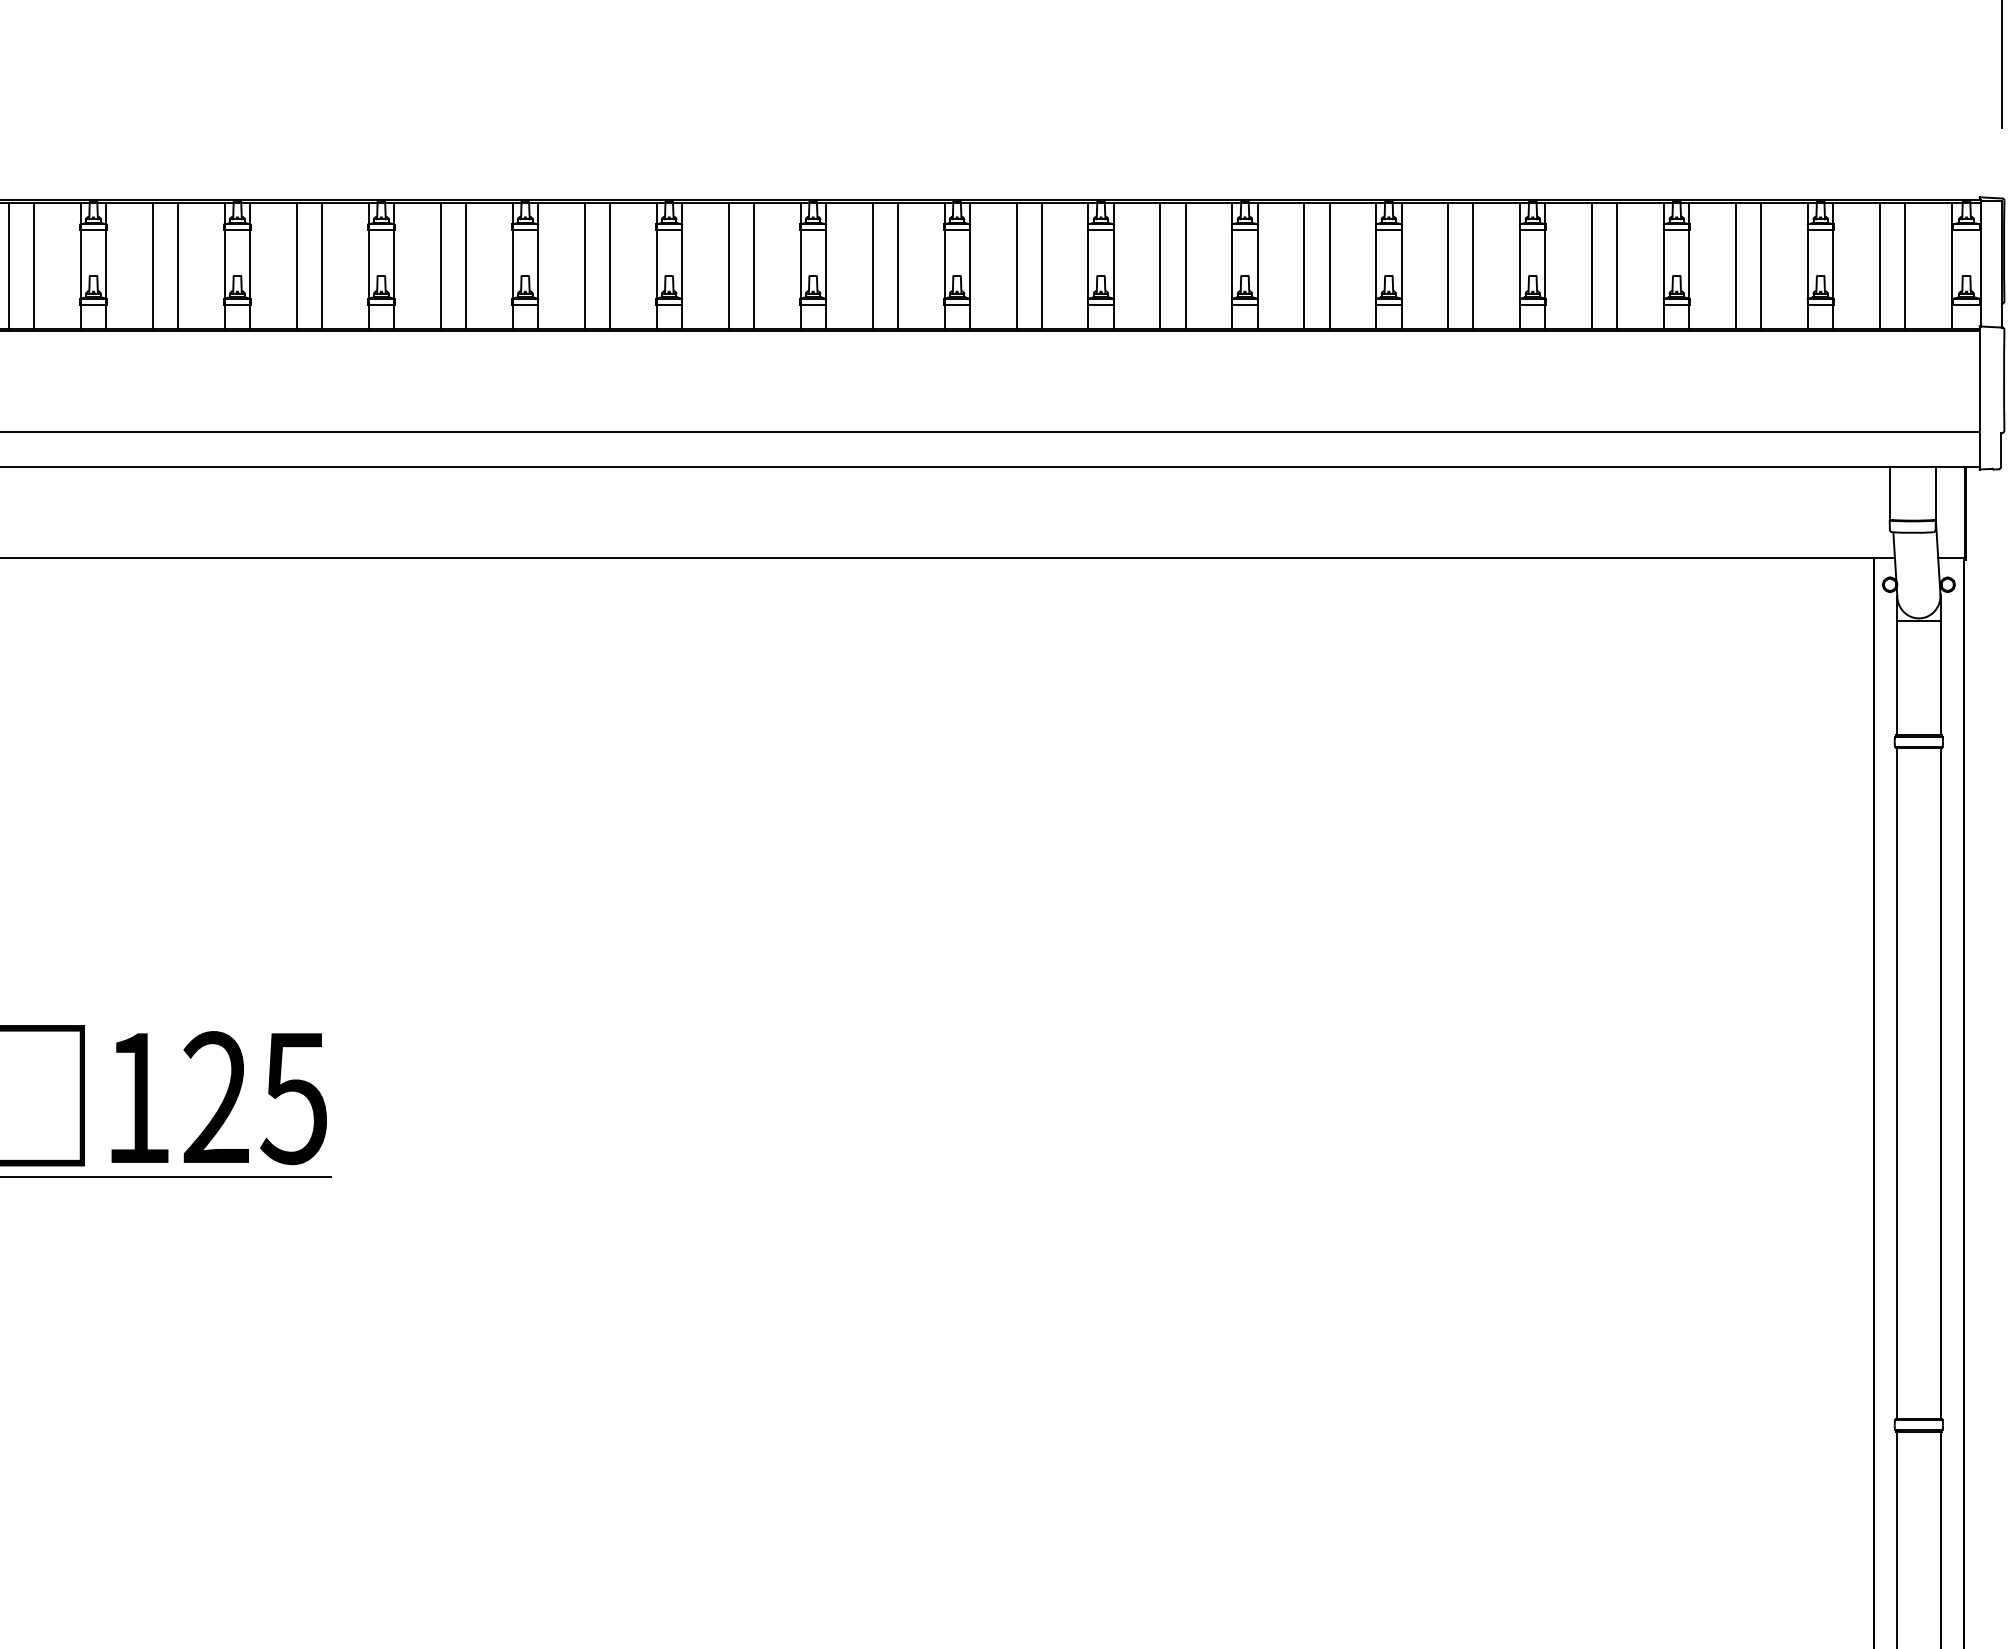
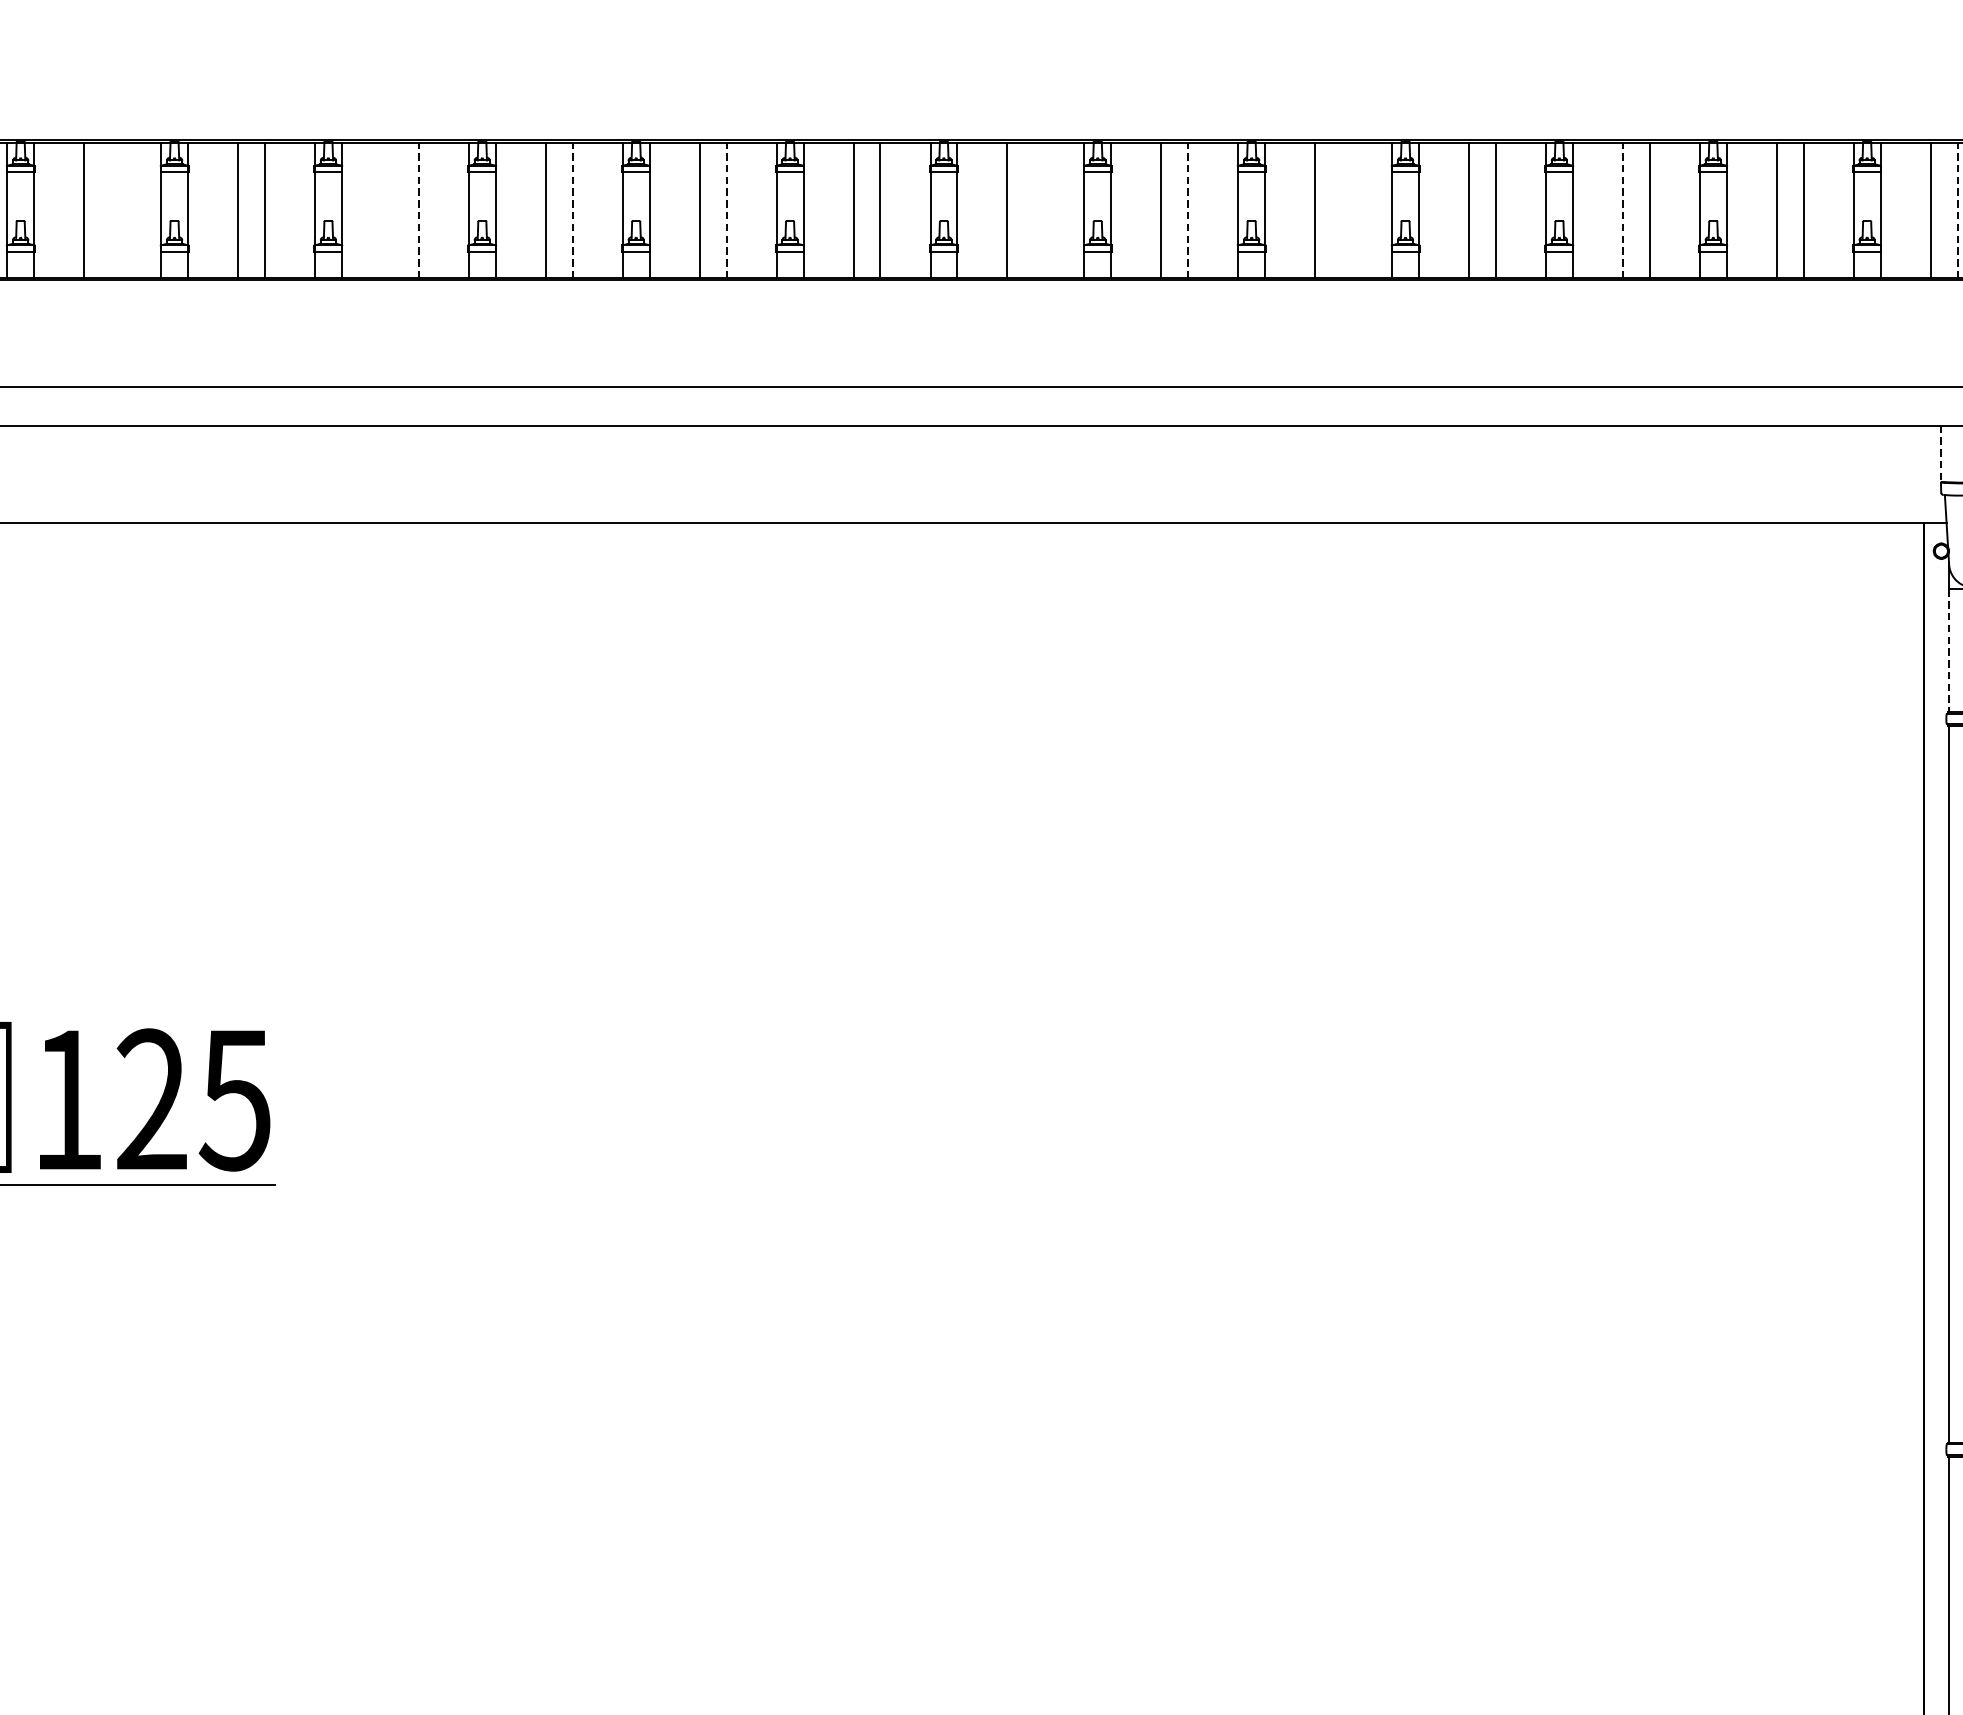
line: (178, 265) -> (111, 209), removed
line: (440, 265) -> (391, 209), removed
line: (465, 265) -> (418, 209), solid -> dashed
line: (609, 265) -> (572, 209), solid -> dashed
line: (753, 265) -> (726, 209), solid -> dashed
line: (1041, 265) -> (1034, 209), removed
line: (1185, 265) -> (1188, 209), solid -> dashed
line: (1329, 265) -> (1342, 209), removed
line: (1592, 265) -> (1623, 209), solid -> dashed
line: (1905, 265) -> (1957, 209), solid -> dashed
line: (1889, 494) -> (1940, 454), solid -> dashed
line: (1897, 678) -> (1949, 651), solid -> dashed

